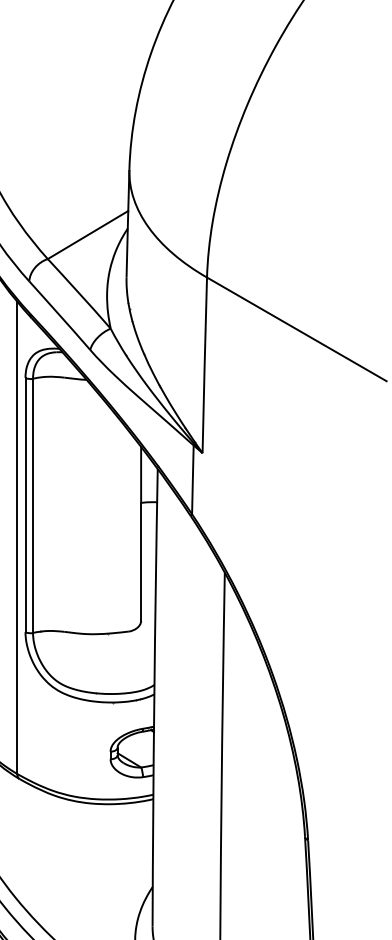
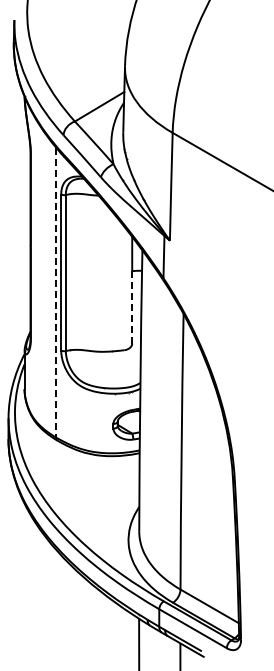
line: (17, 537) -> (56, 292), solid -> dashed
line: (141, 562) -> (132, 307), solid -> dashed

